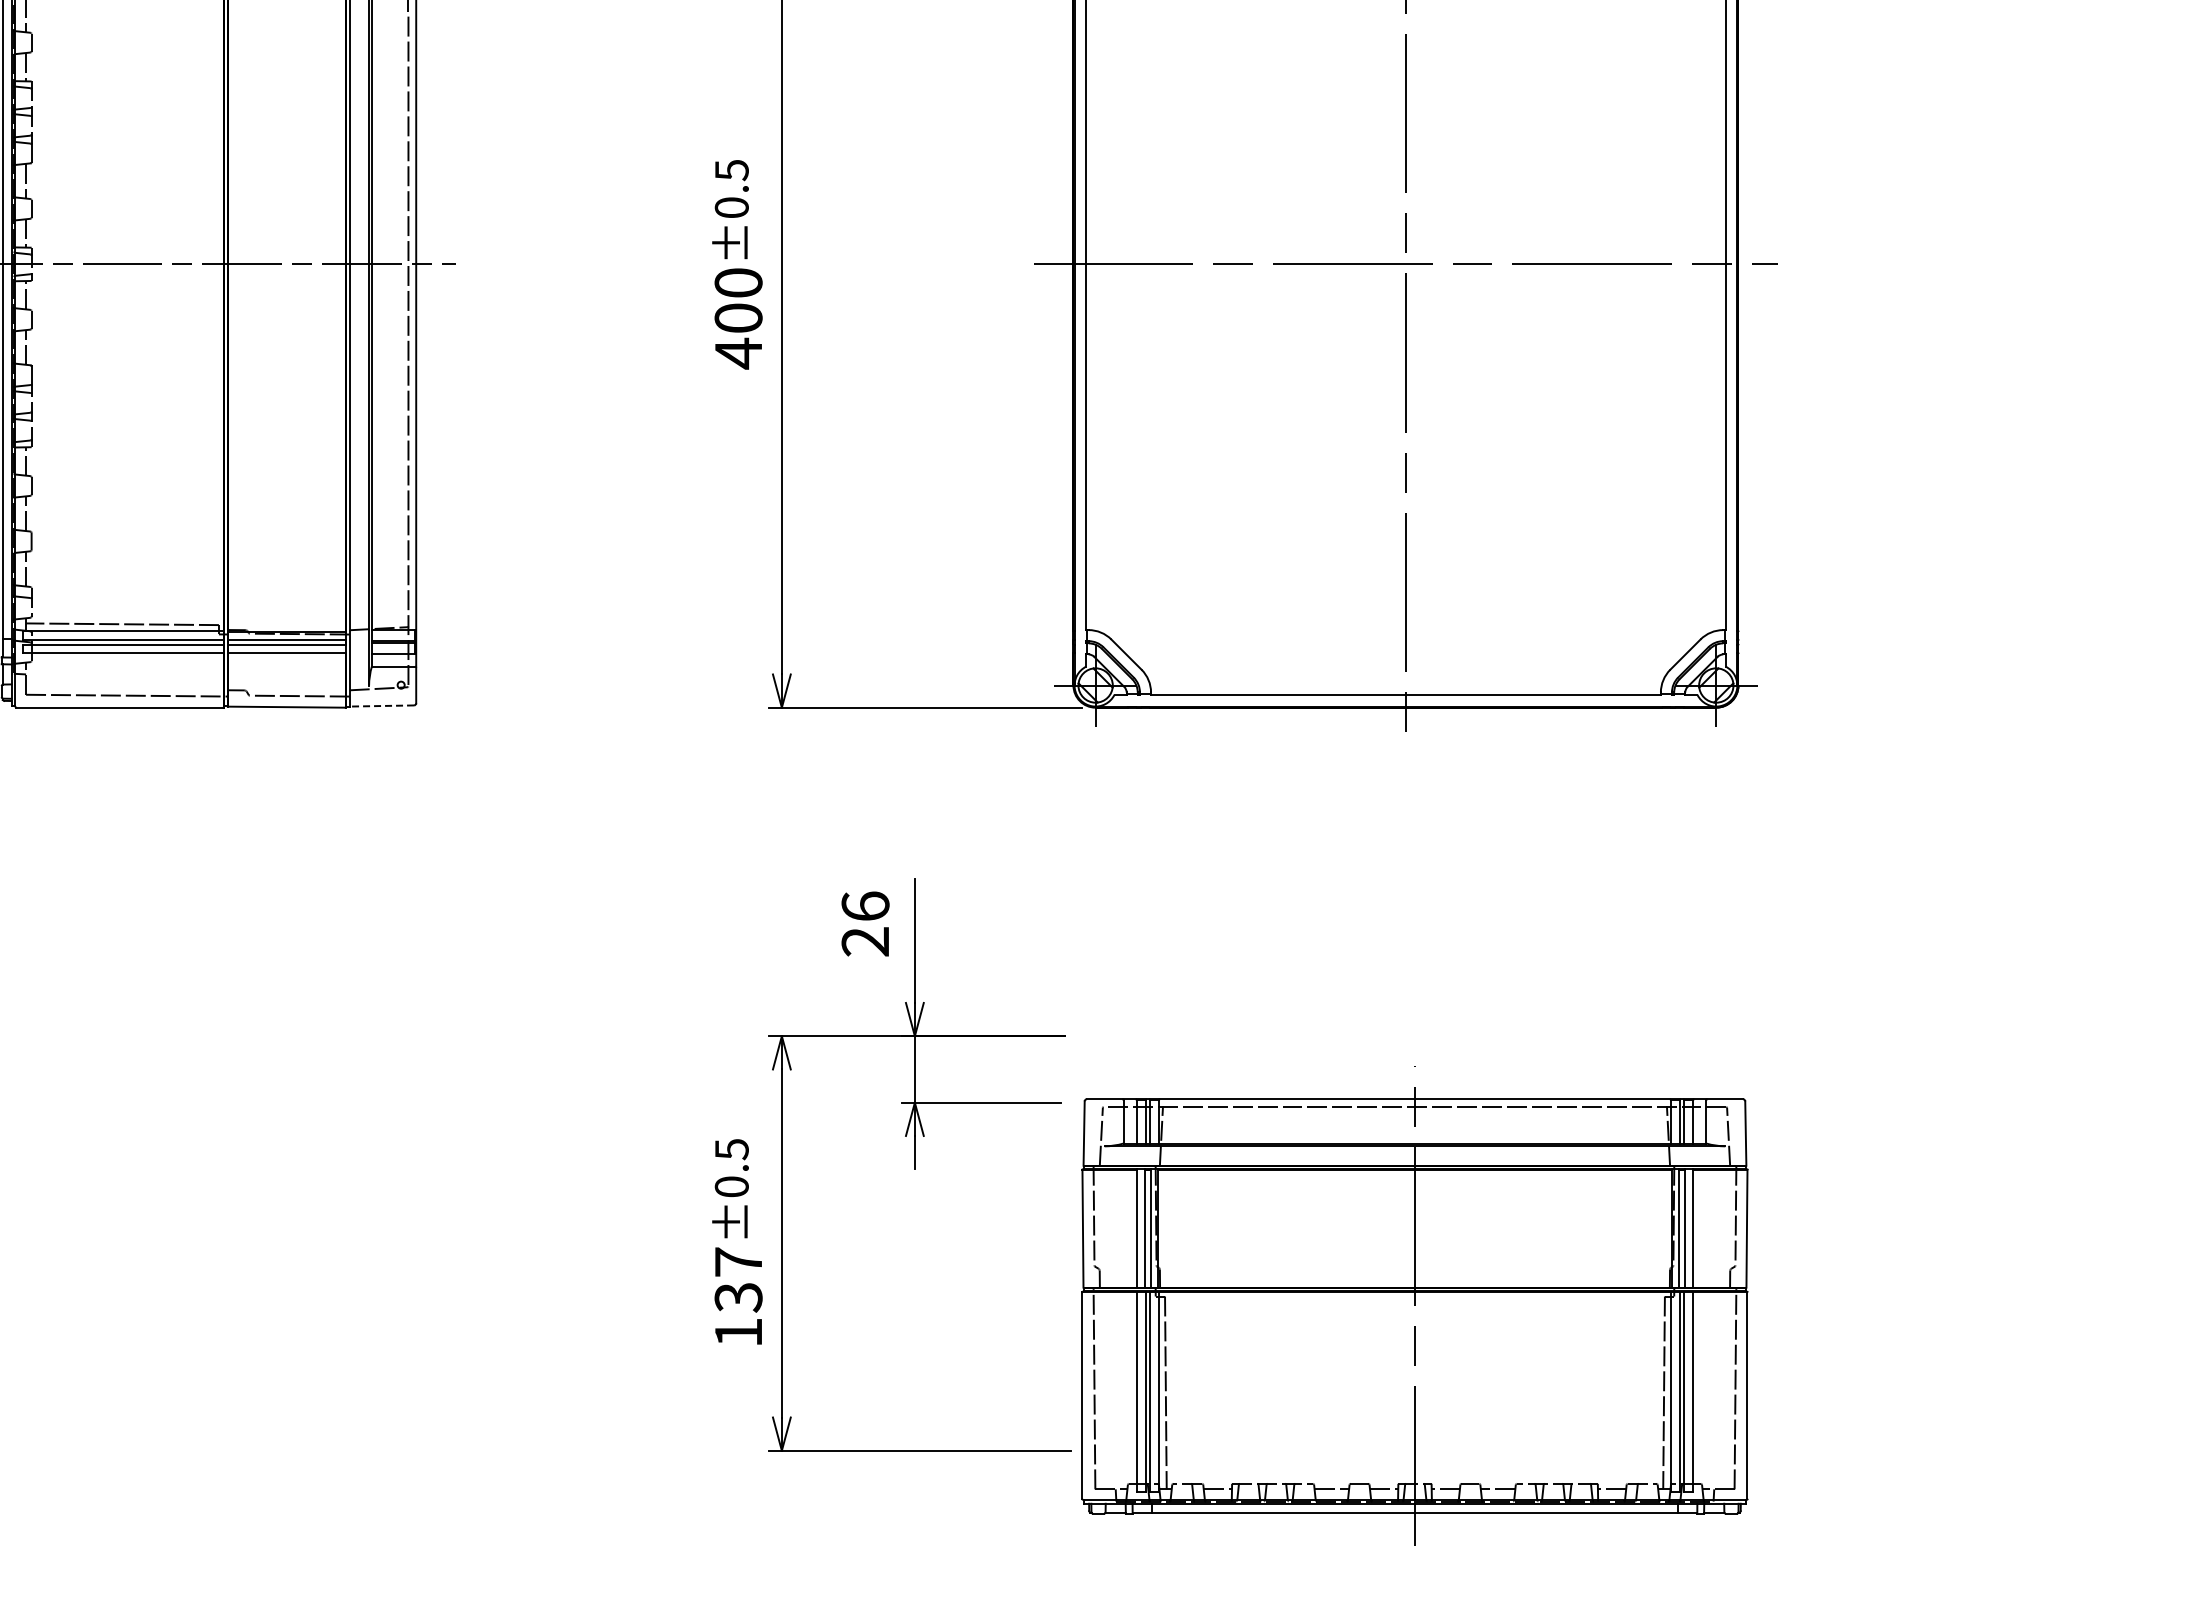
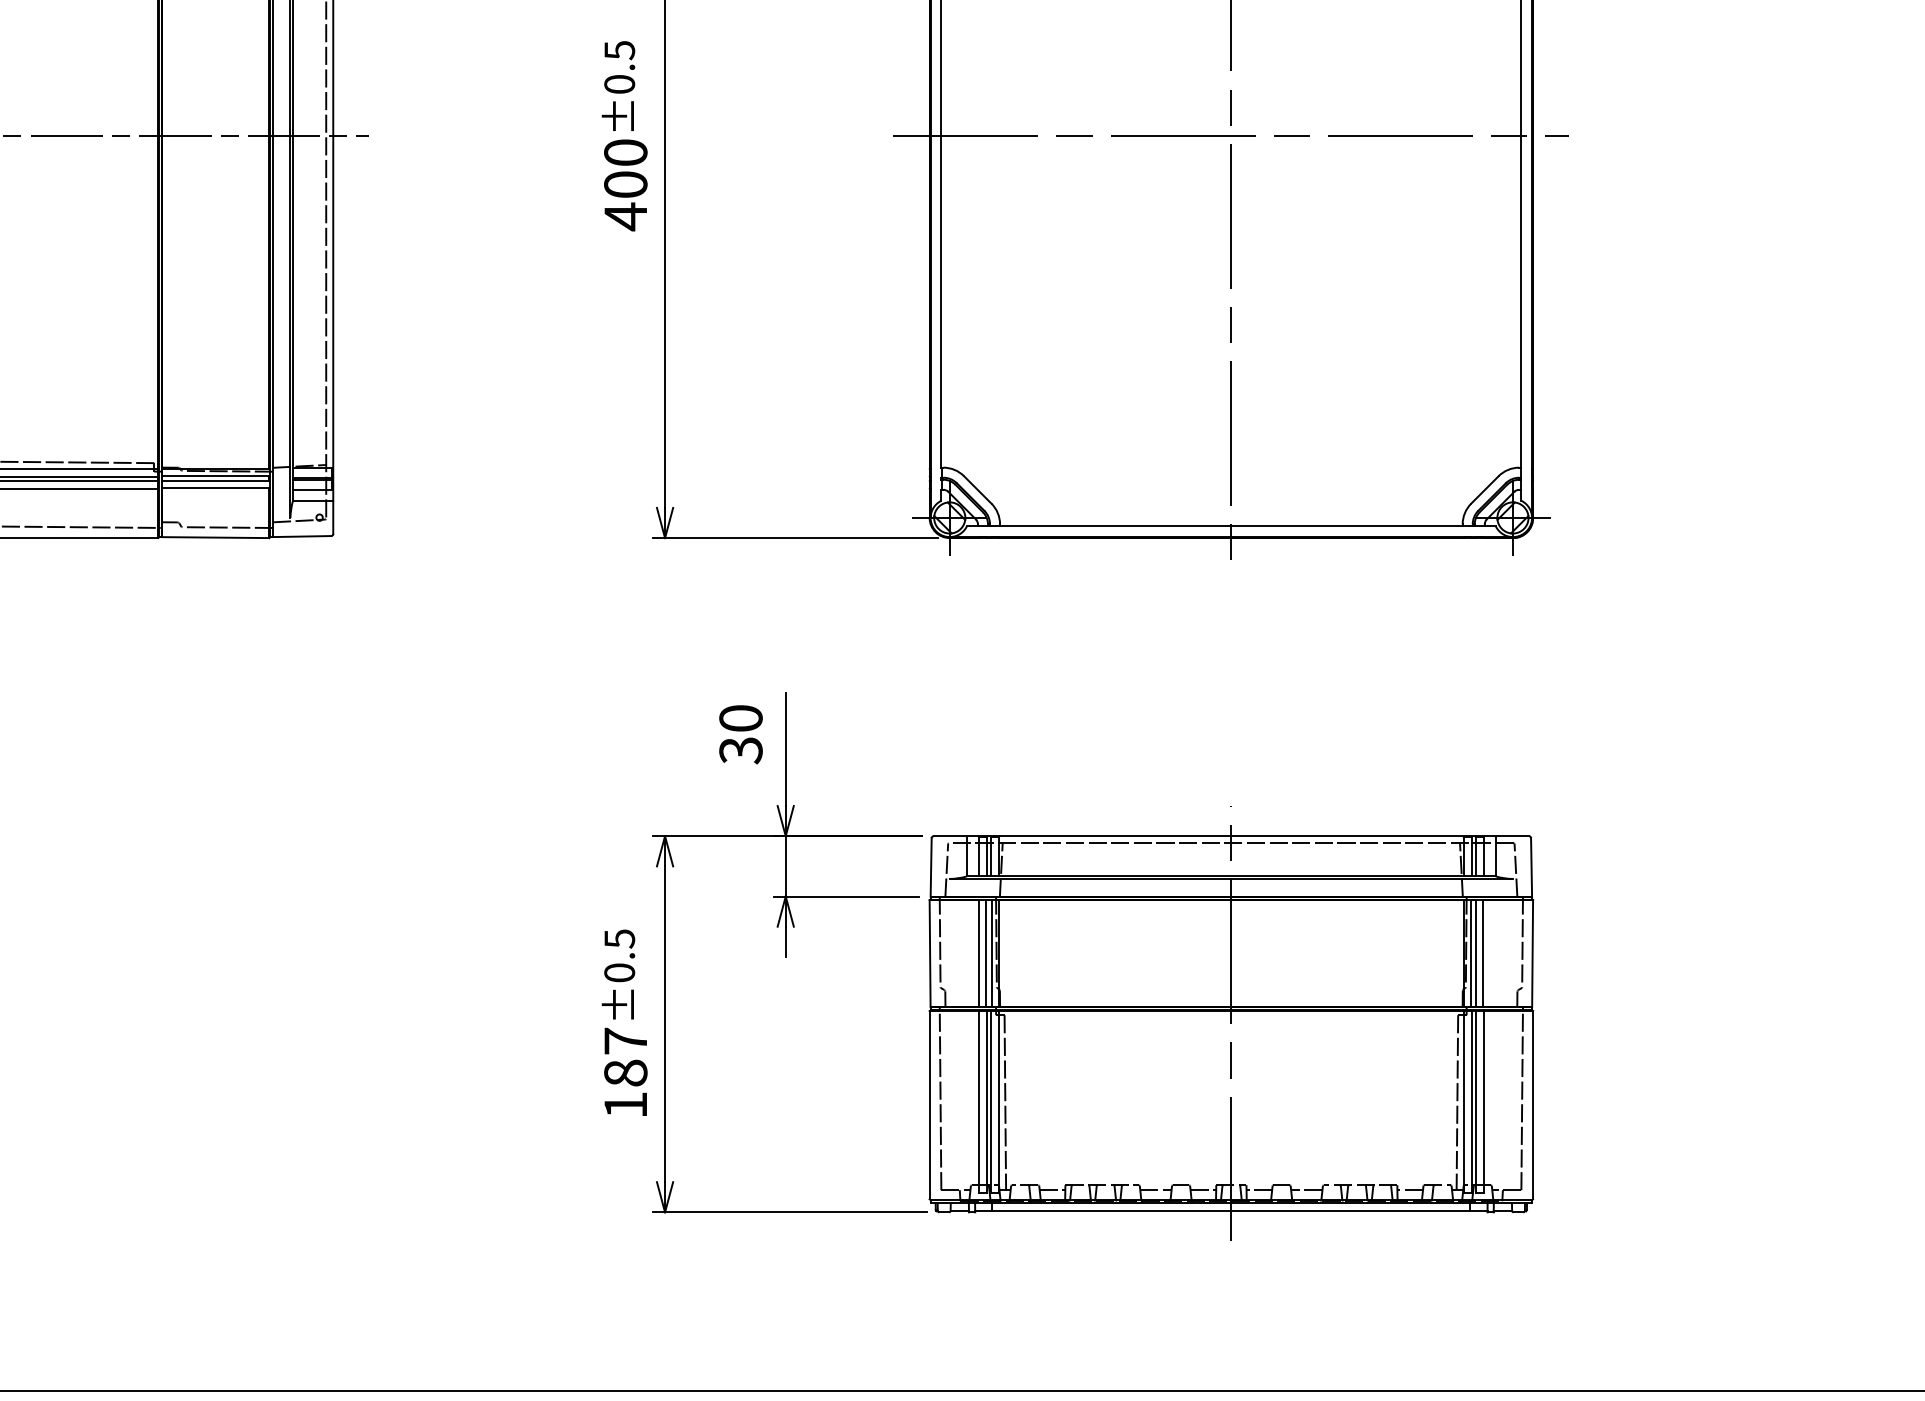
line: (381, 706) -> (301, 537), dashed -> solid
text: (865, 924) -> (740, 734), 26 -> 30
text: (738, 1297) -> (625, 1073), 137 -> 187
part: (1414, 1305) -> (1230, 1023), moved

